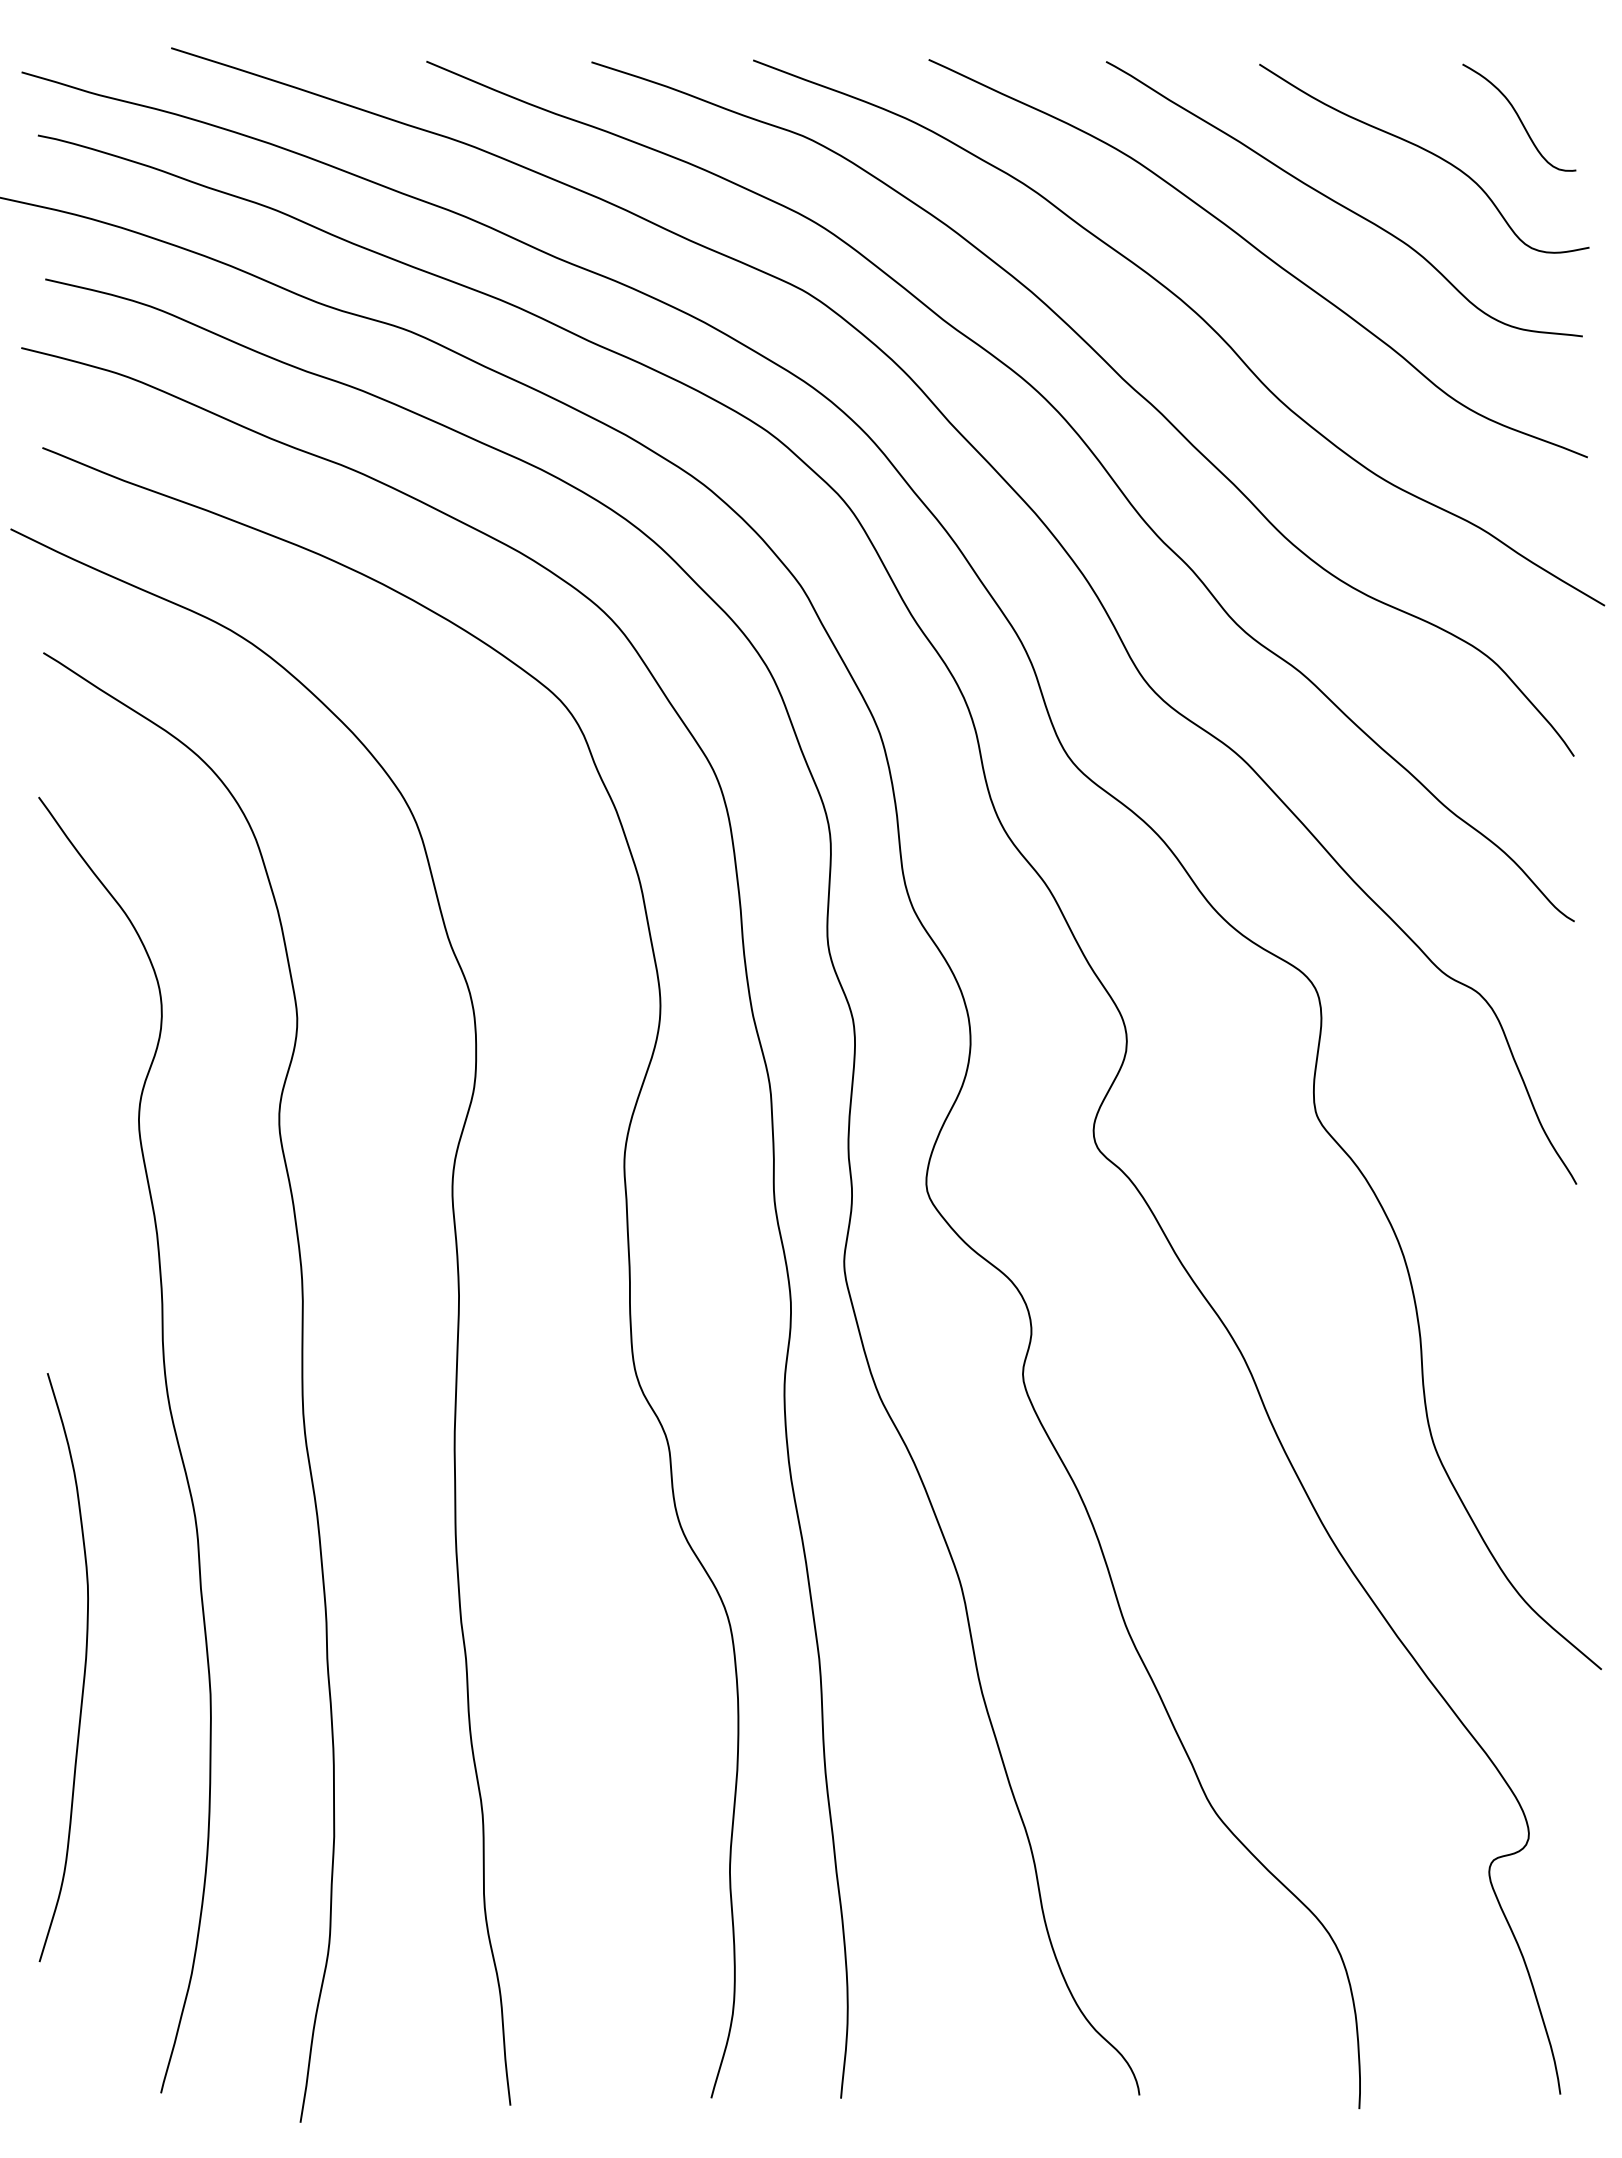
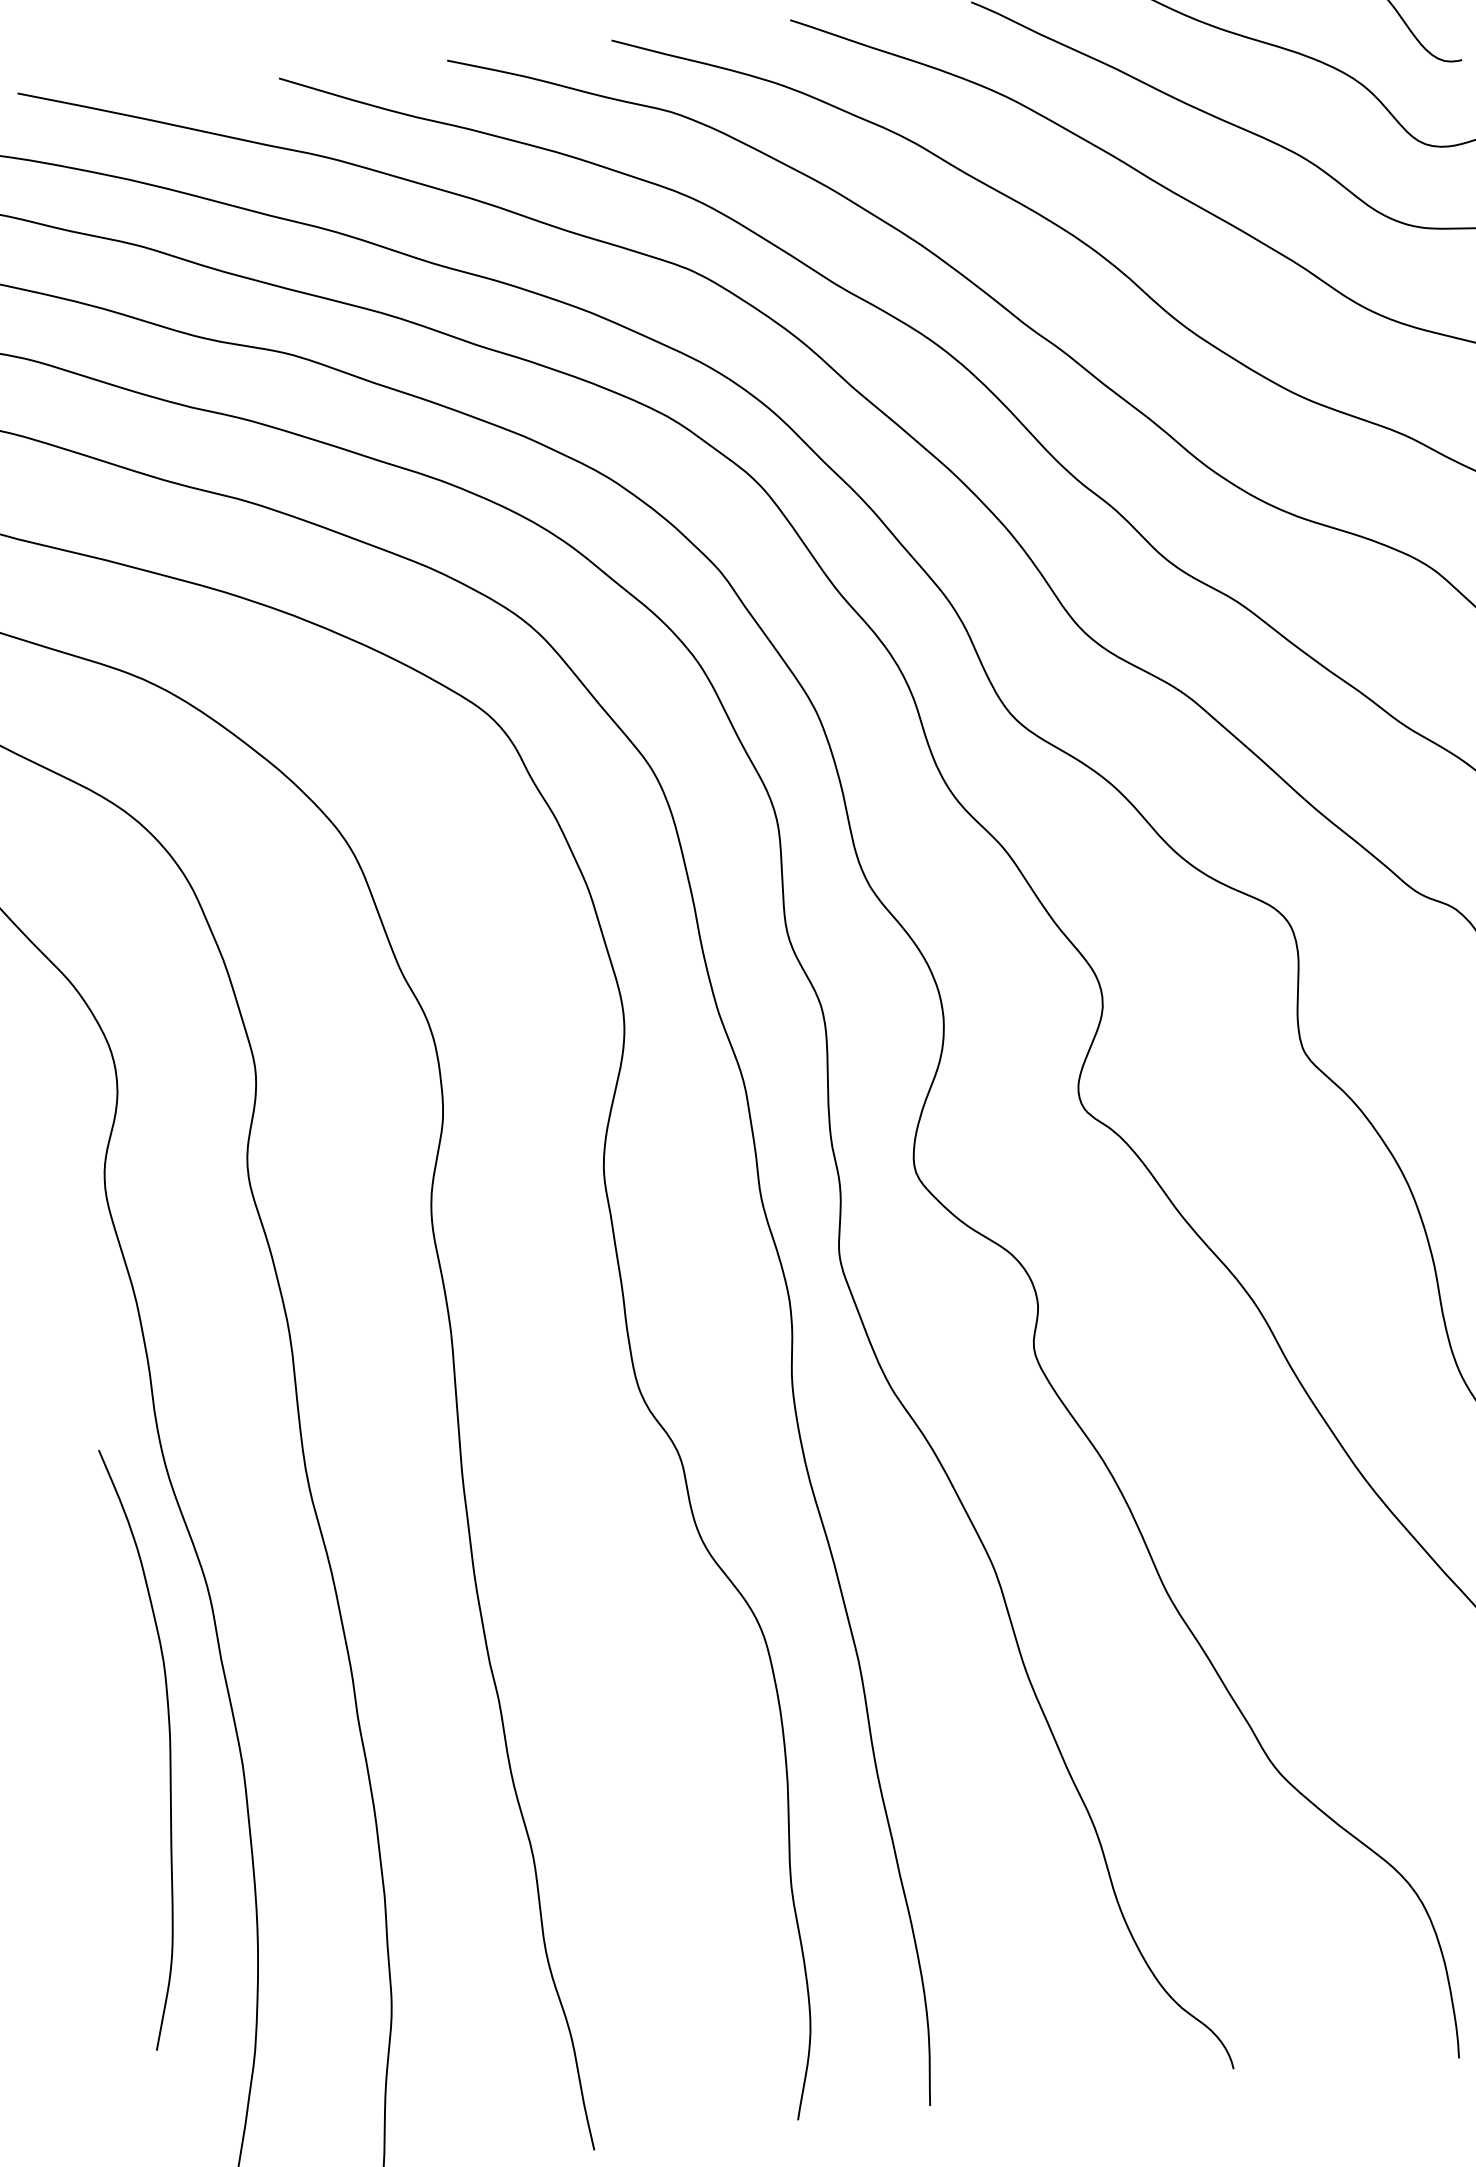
curve: (83, 1673) -> (169, 1751), moved

